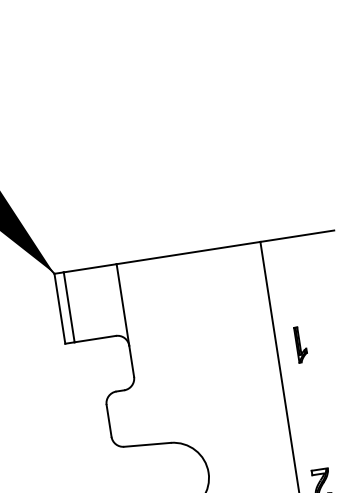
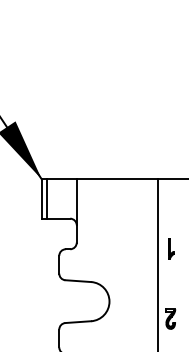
part: (301, 343) -> (171, 248), moved

